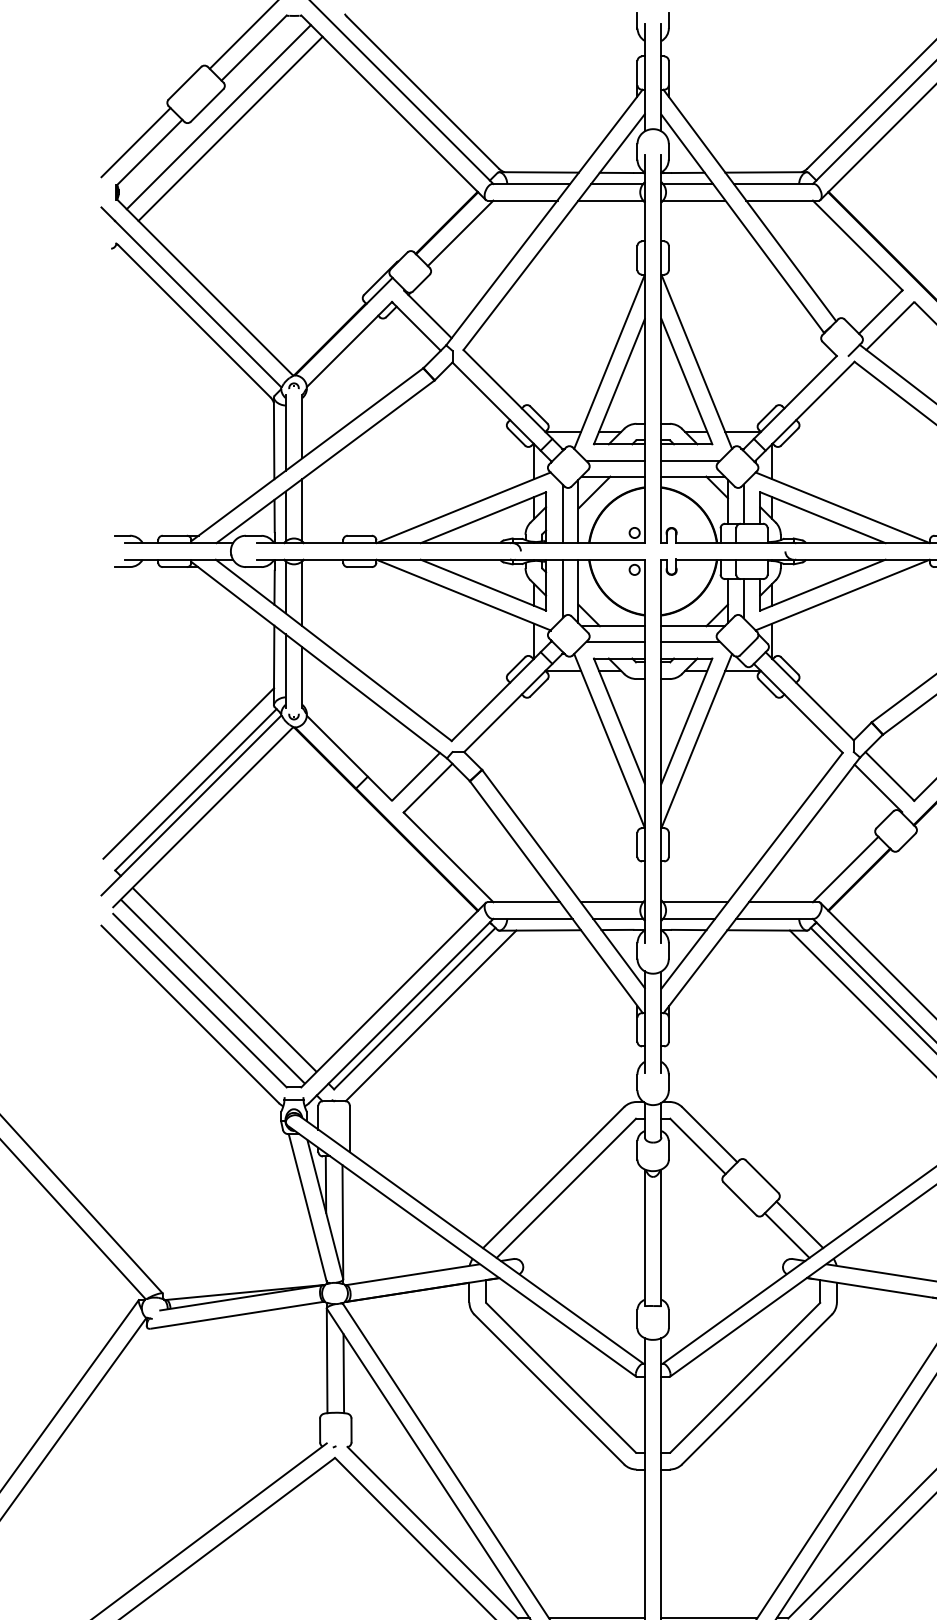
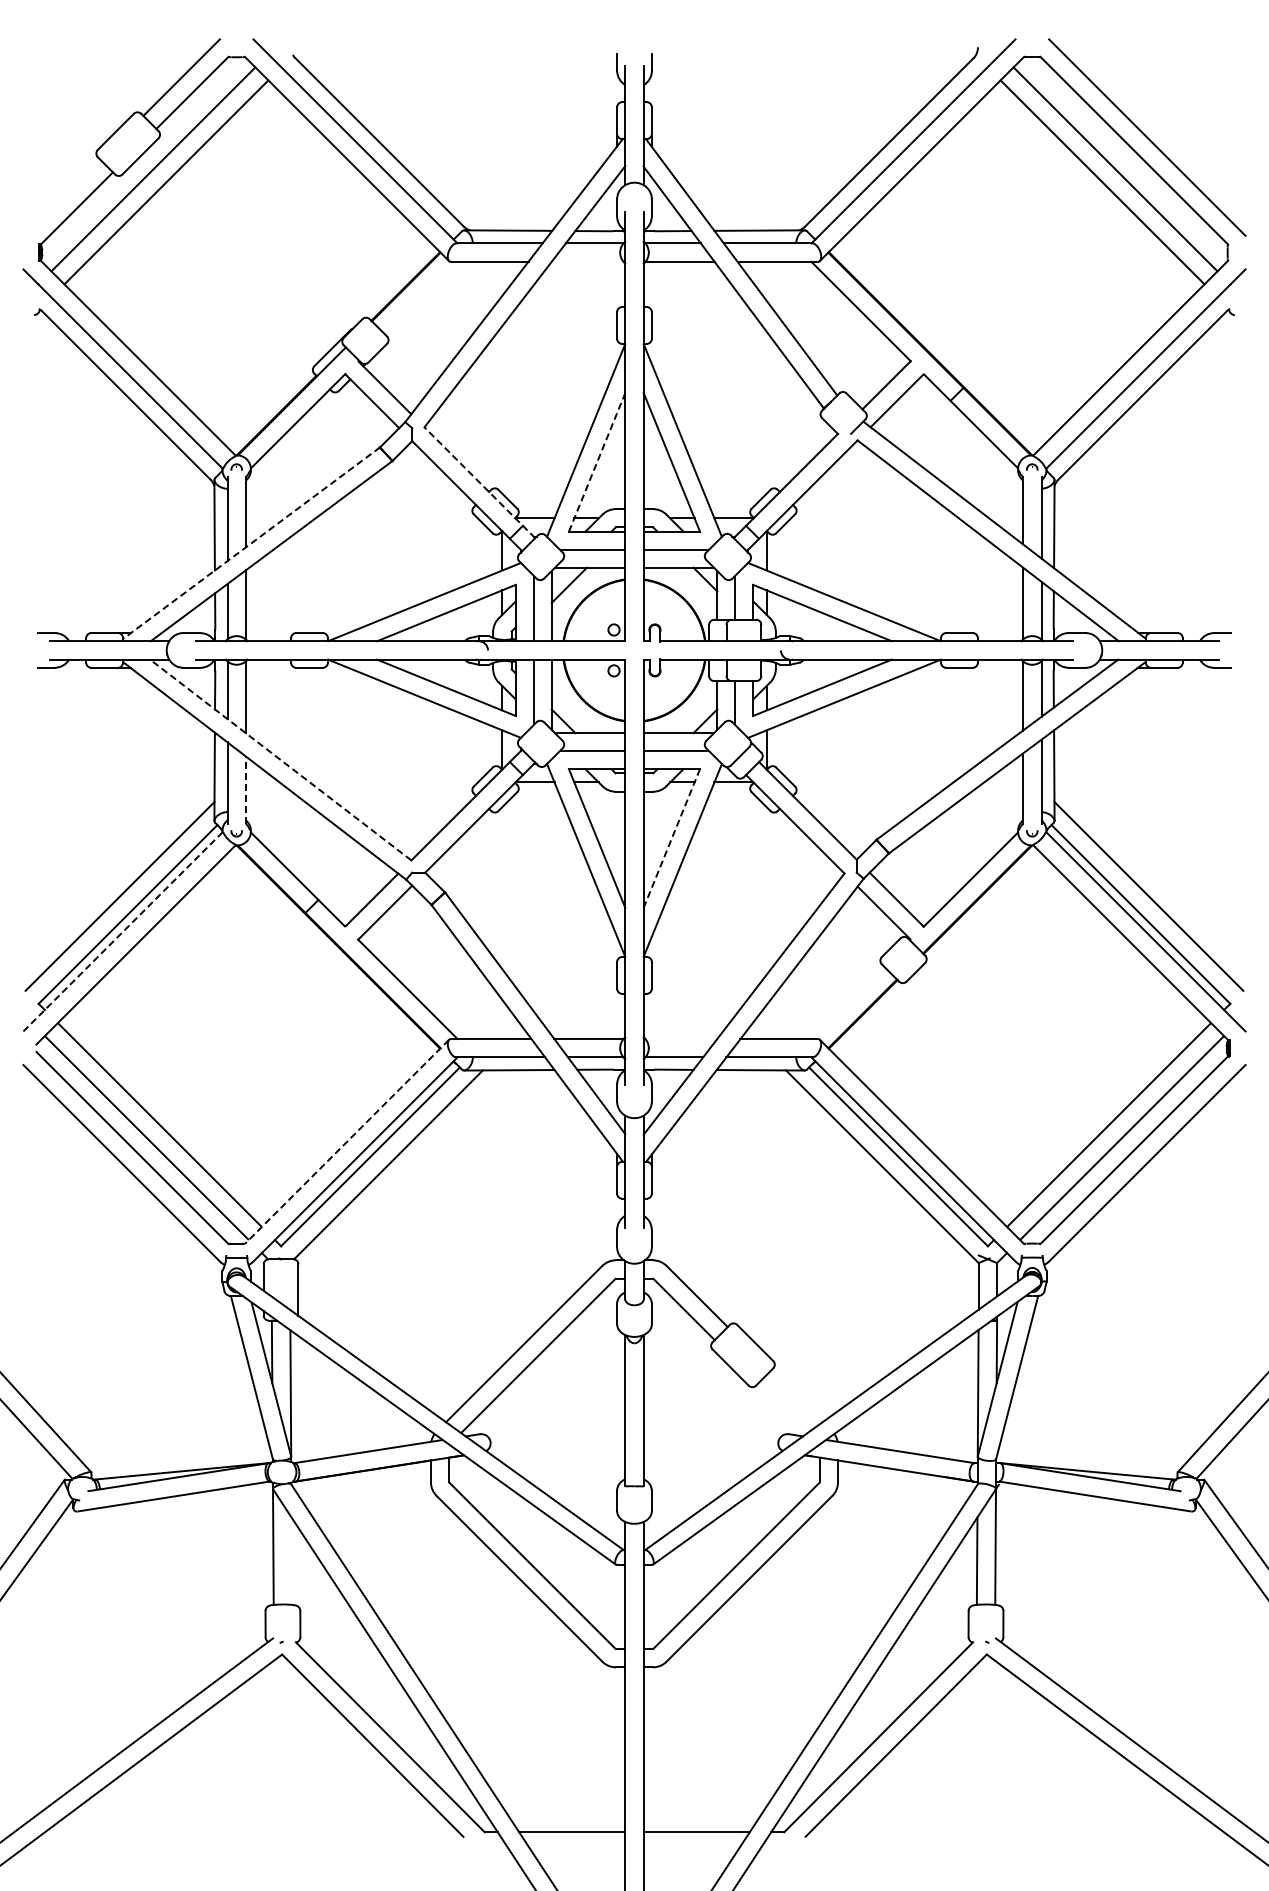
line: (135, 142) -> (61, 197), removed
line: (610, 200) -> (587, 261), removed
line: (459, 232) -> (420, 297), removed
line: (619, 381) -> (597, 462), solid -> dashed
line: (513, 399) -> (479, 482), solid -> dashed
line: (307, 454) -> (251, 543), solid -> dashed
line: (333, 650) -> (280, 760), solid -> dashed
line: (301, 677) -> (245, 790), solid -> dashed
line: (686, 721) -> (671, 838), solid -> dashed
line: (191, 805) -> (123, 931), solid -> dashed
line: (845, 869) -> (847, 1002), removed
line: (695, 902) -> (681, 1039), removed
line: (393, 995) -> (346, 1142), solid -> dashed
line: (799, 1224) -> (796, 1396), removed
line: (786, 1235) -> (782, 1408), removed
line: (343, 1373) -> (291, 1560), removed

